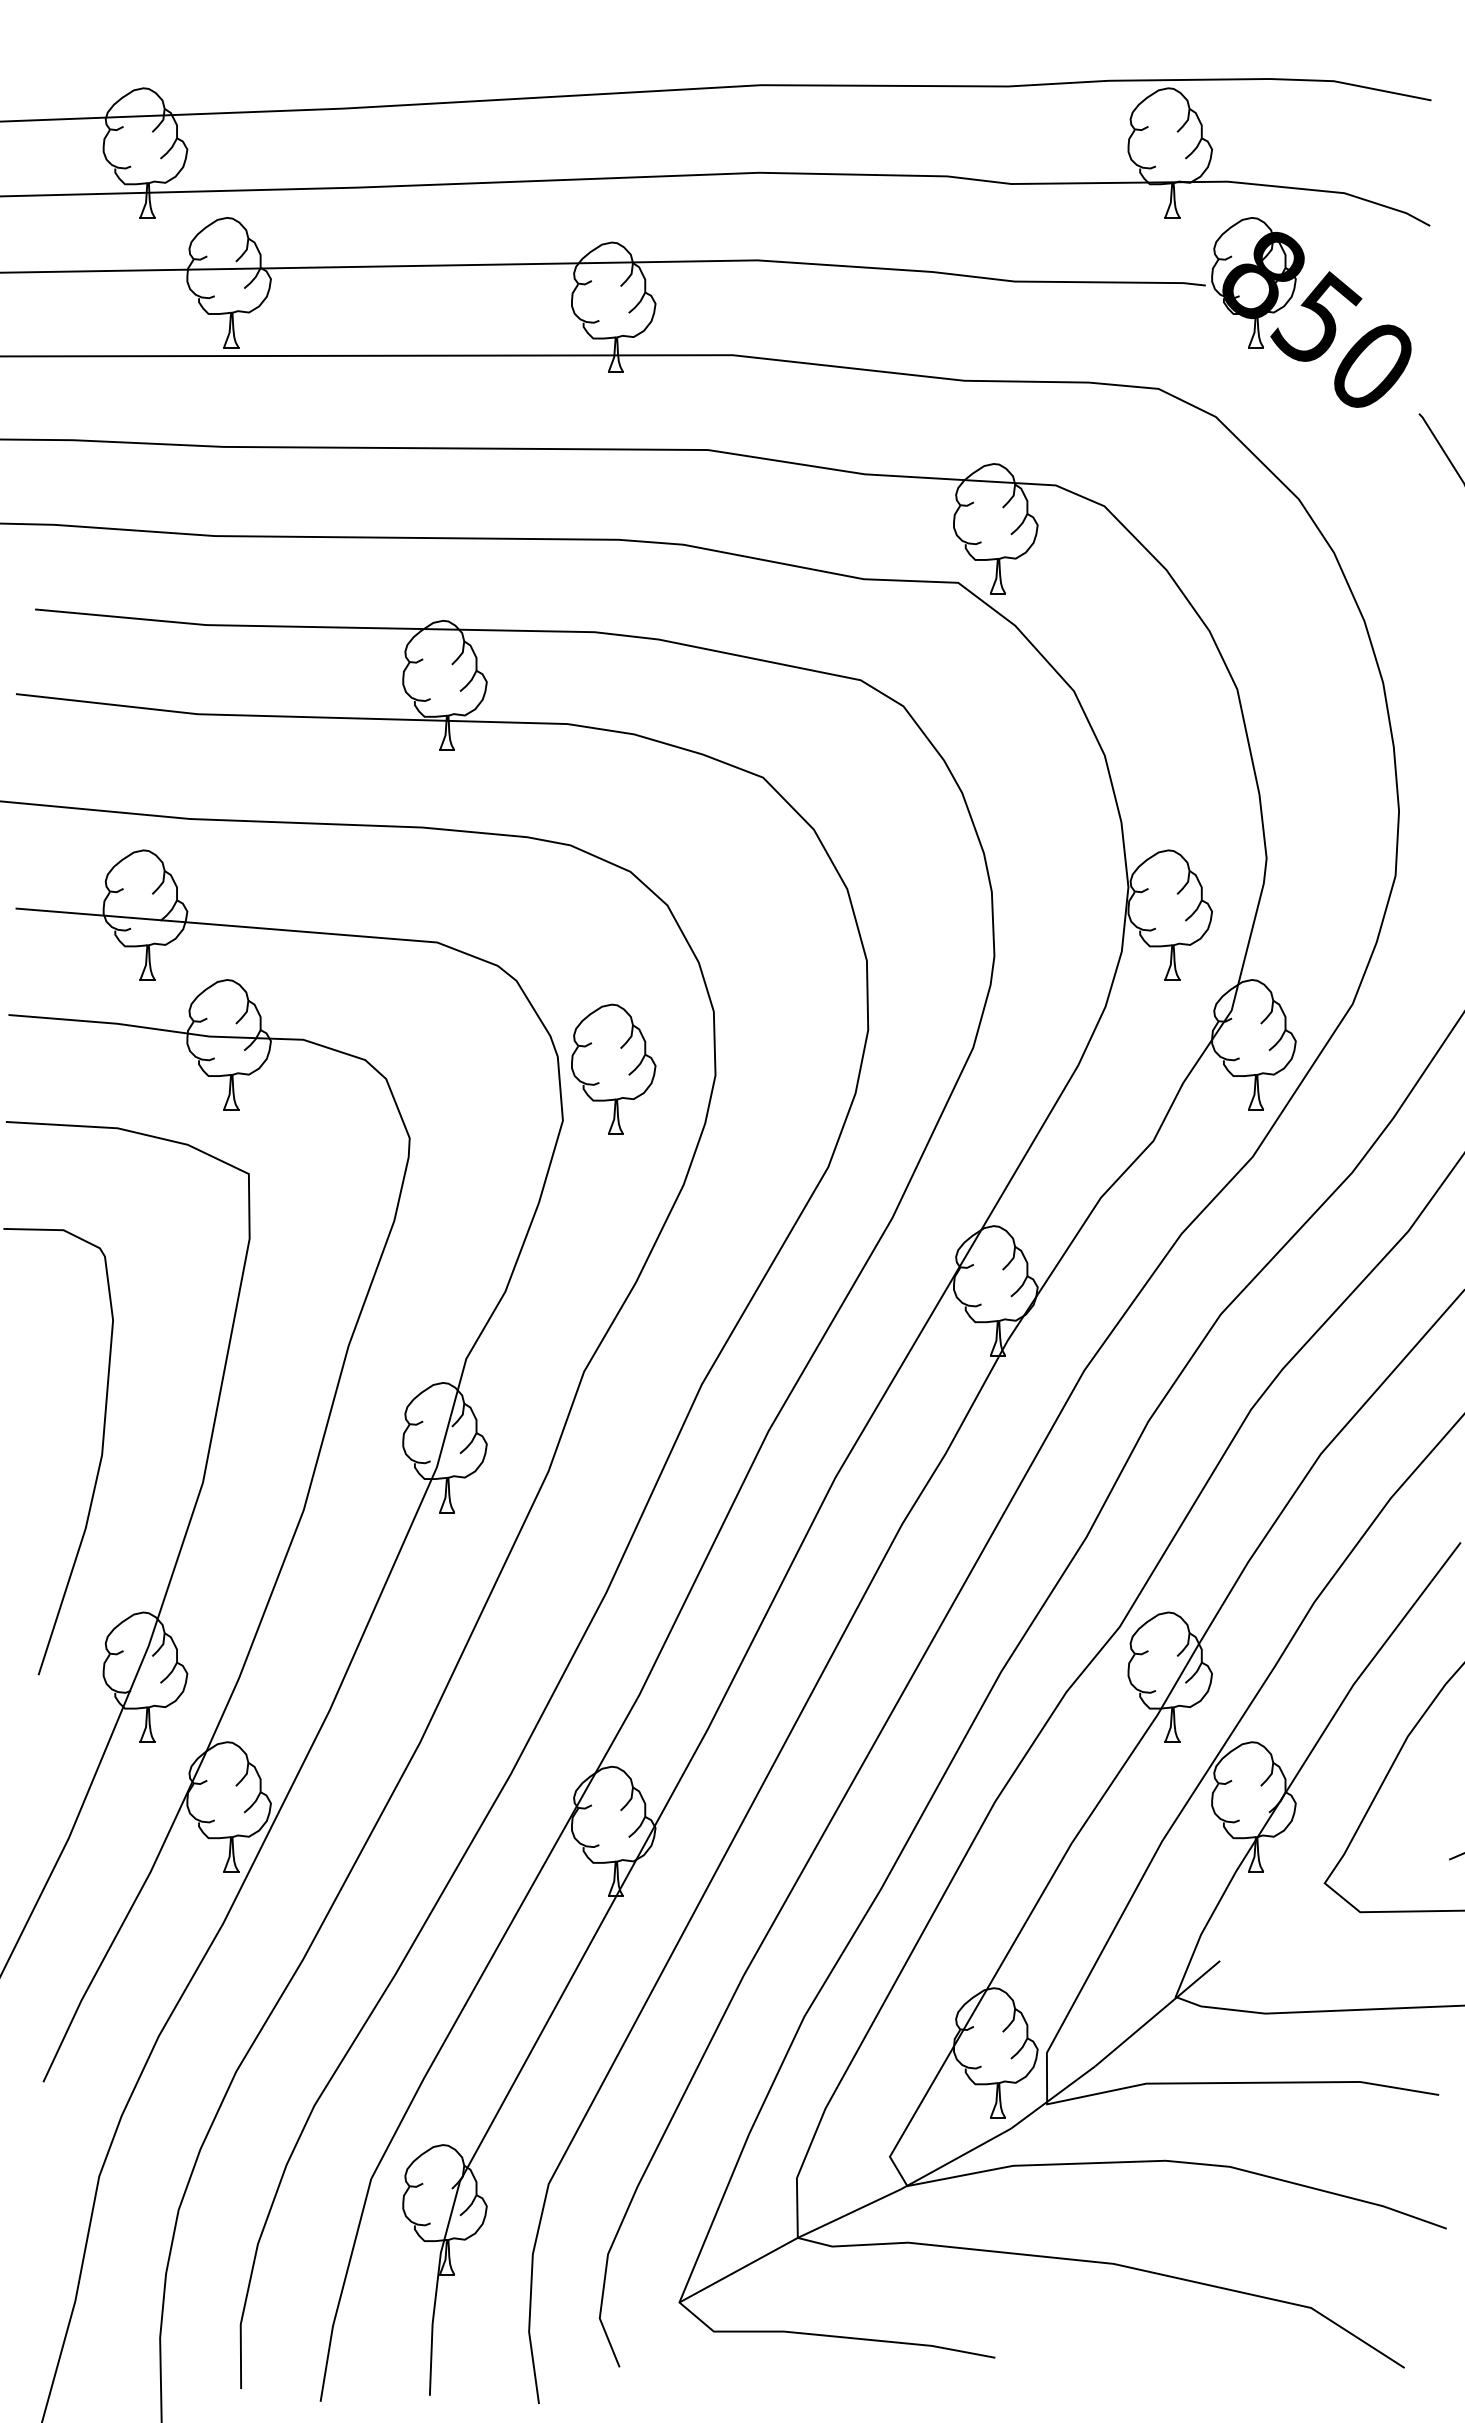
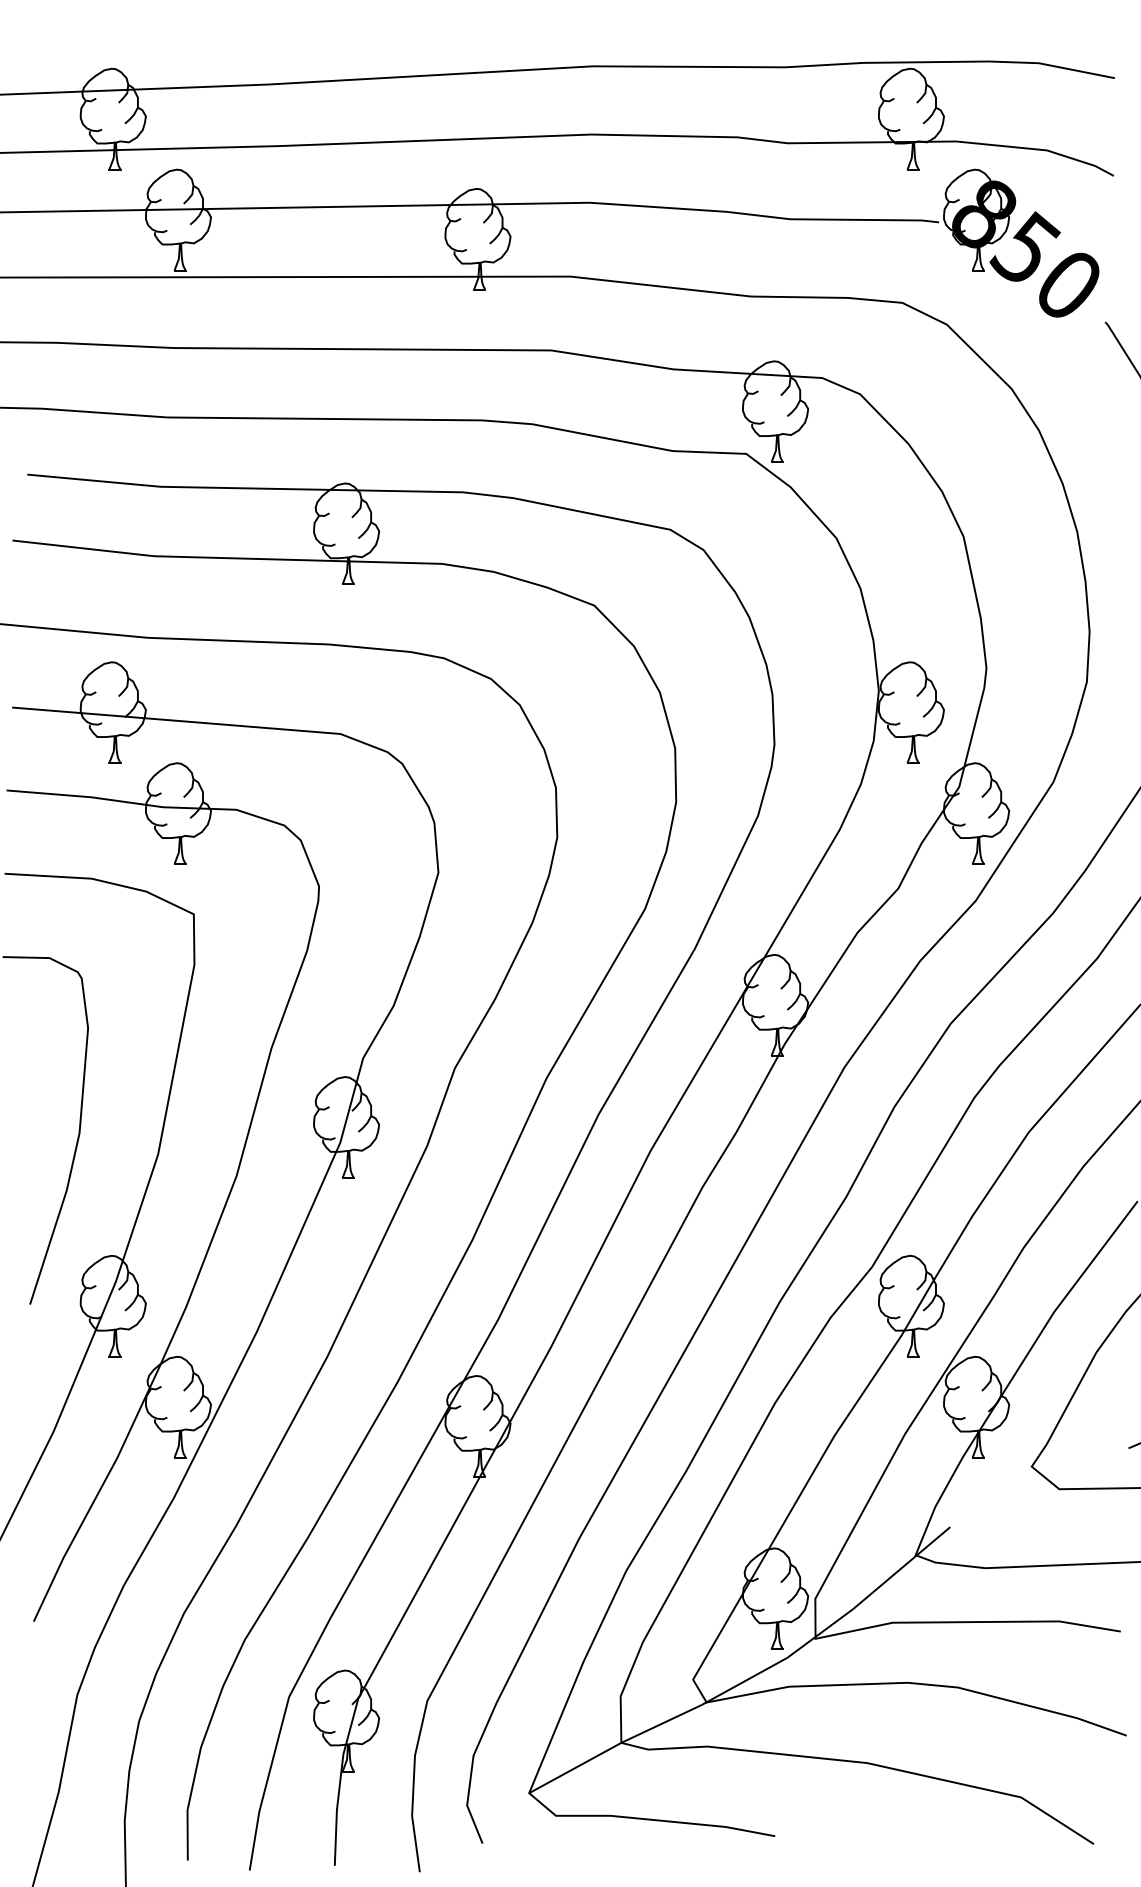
part: (613, 1068) -> (477, 832), removed

